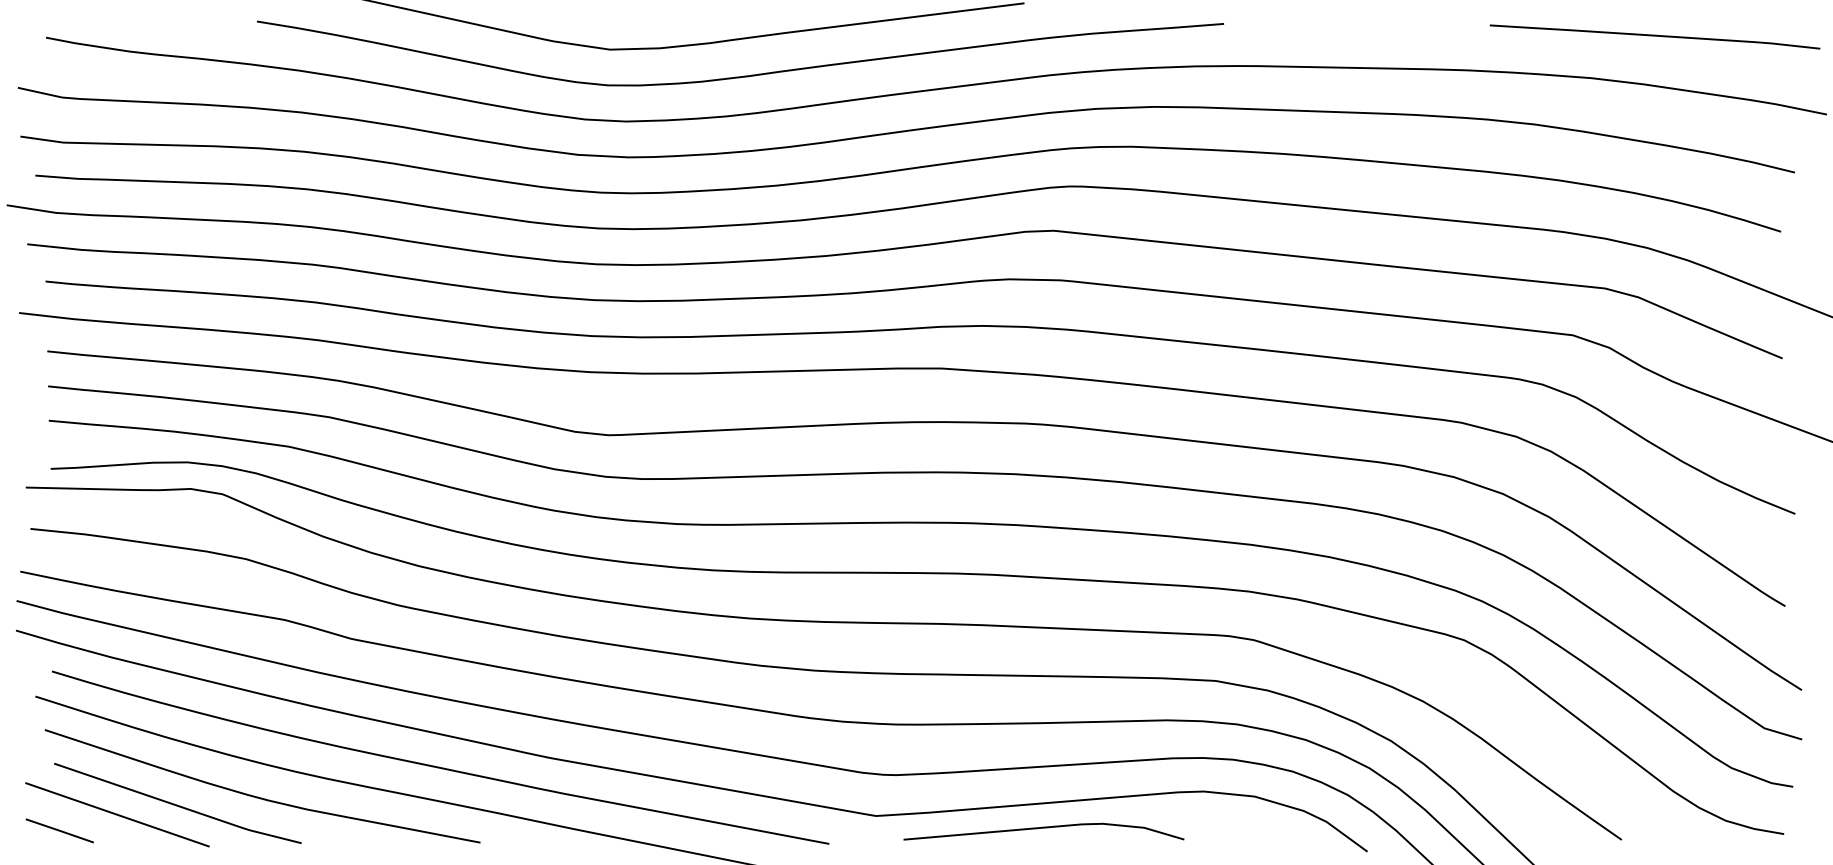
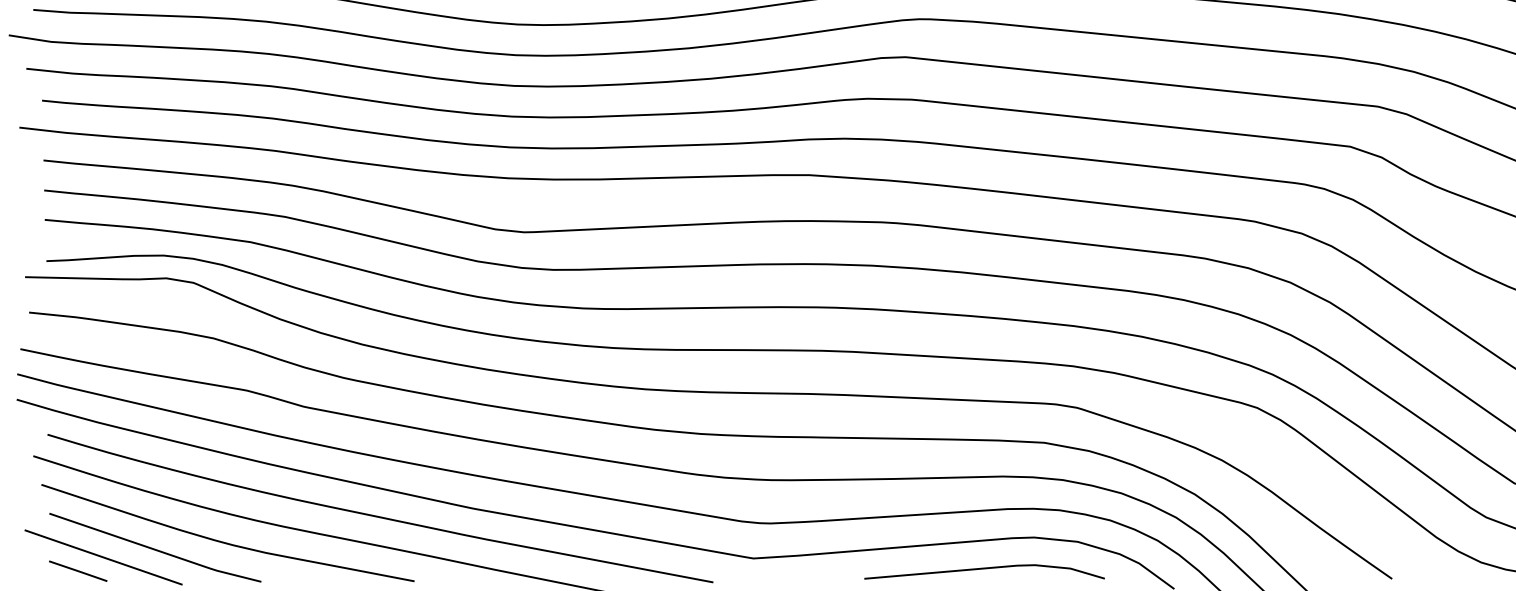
line: (1043, 828) -> (984, 569), moved
line: (59, 830) -> (77, 570), moved

